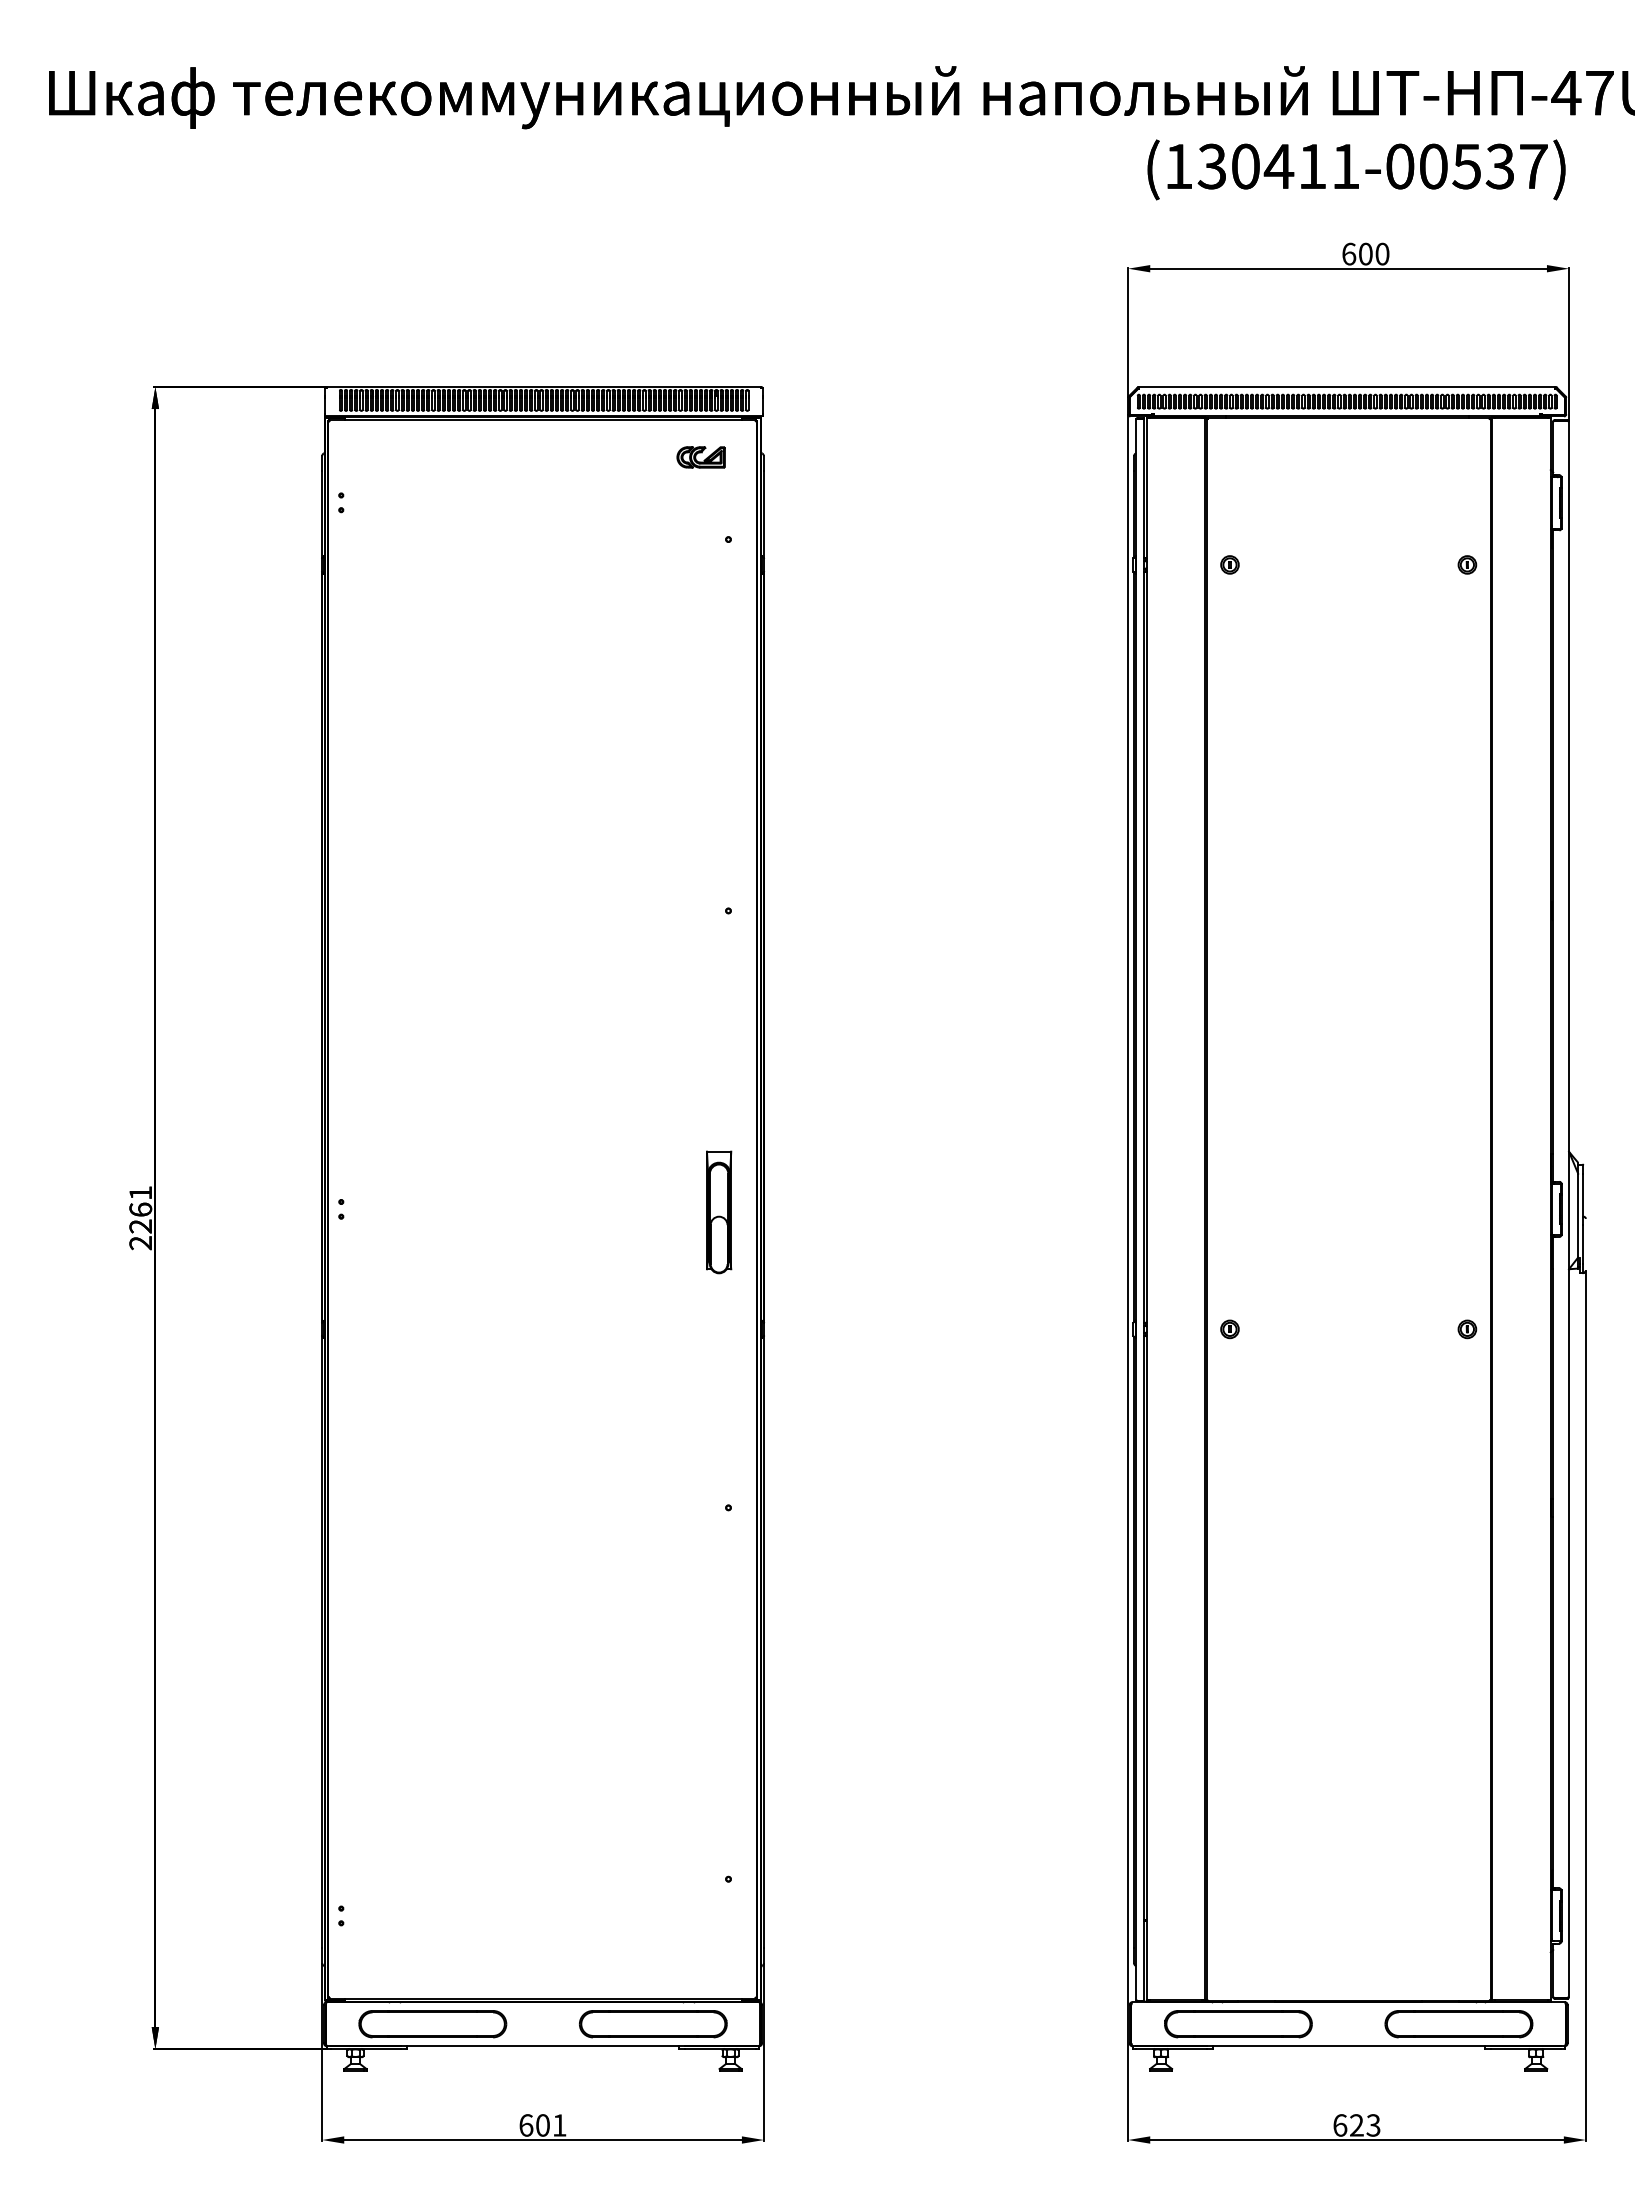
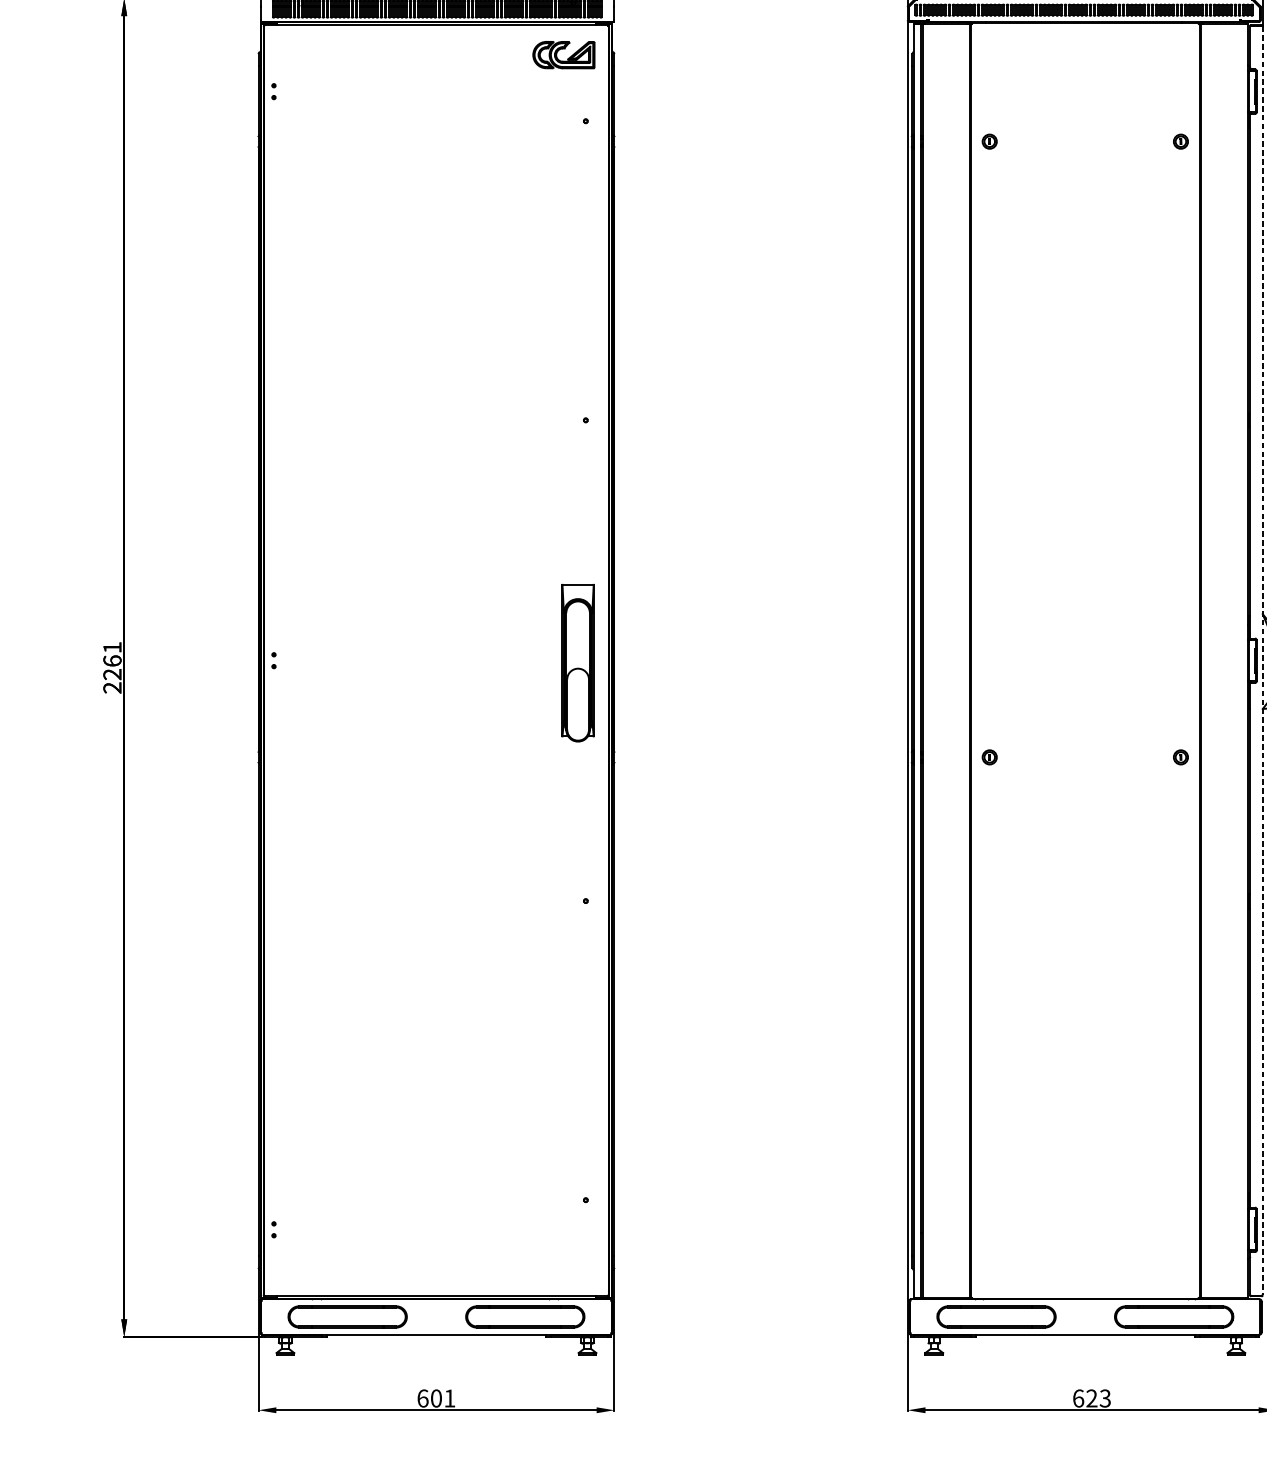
part: (700, 457) -> (563, 55), size x1.6
line: (1568, 1209) -> (1262, 660), solid -> dashed
part: (719, 1212) -> (578, 663), size x1.6

